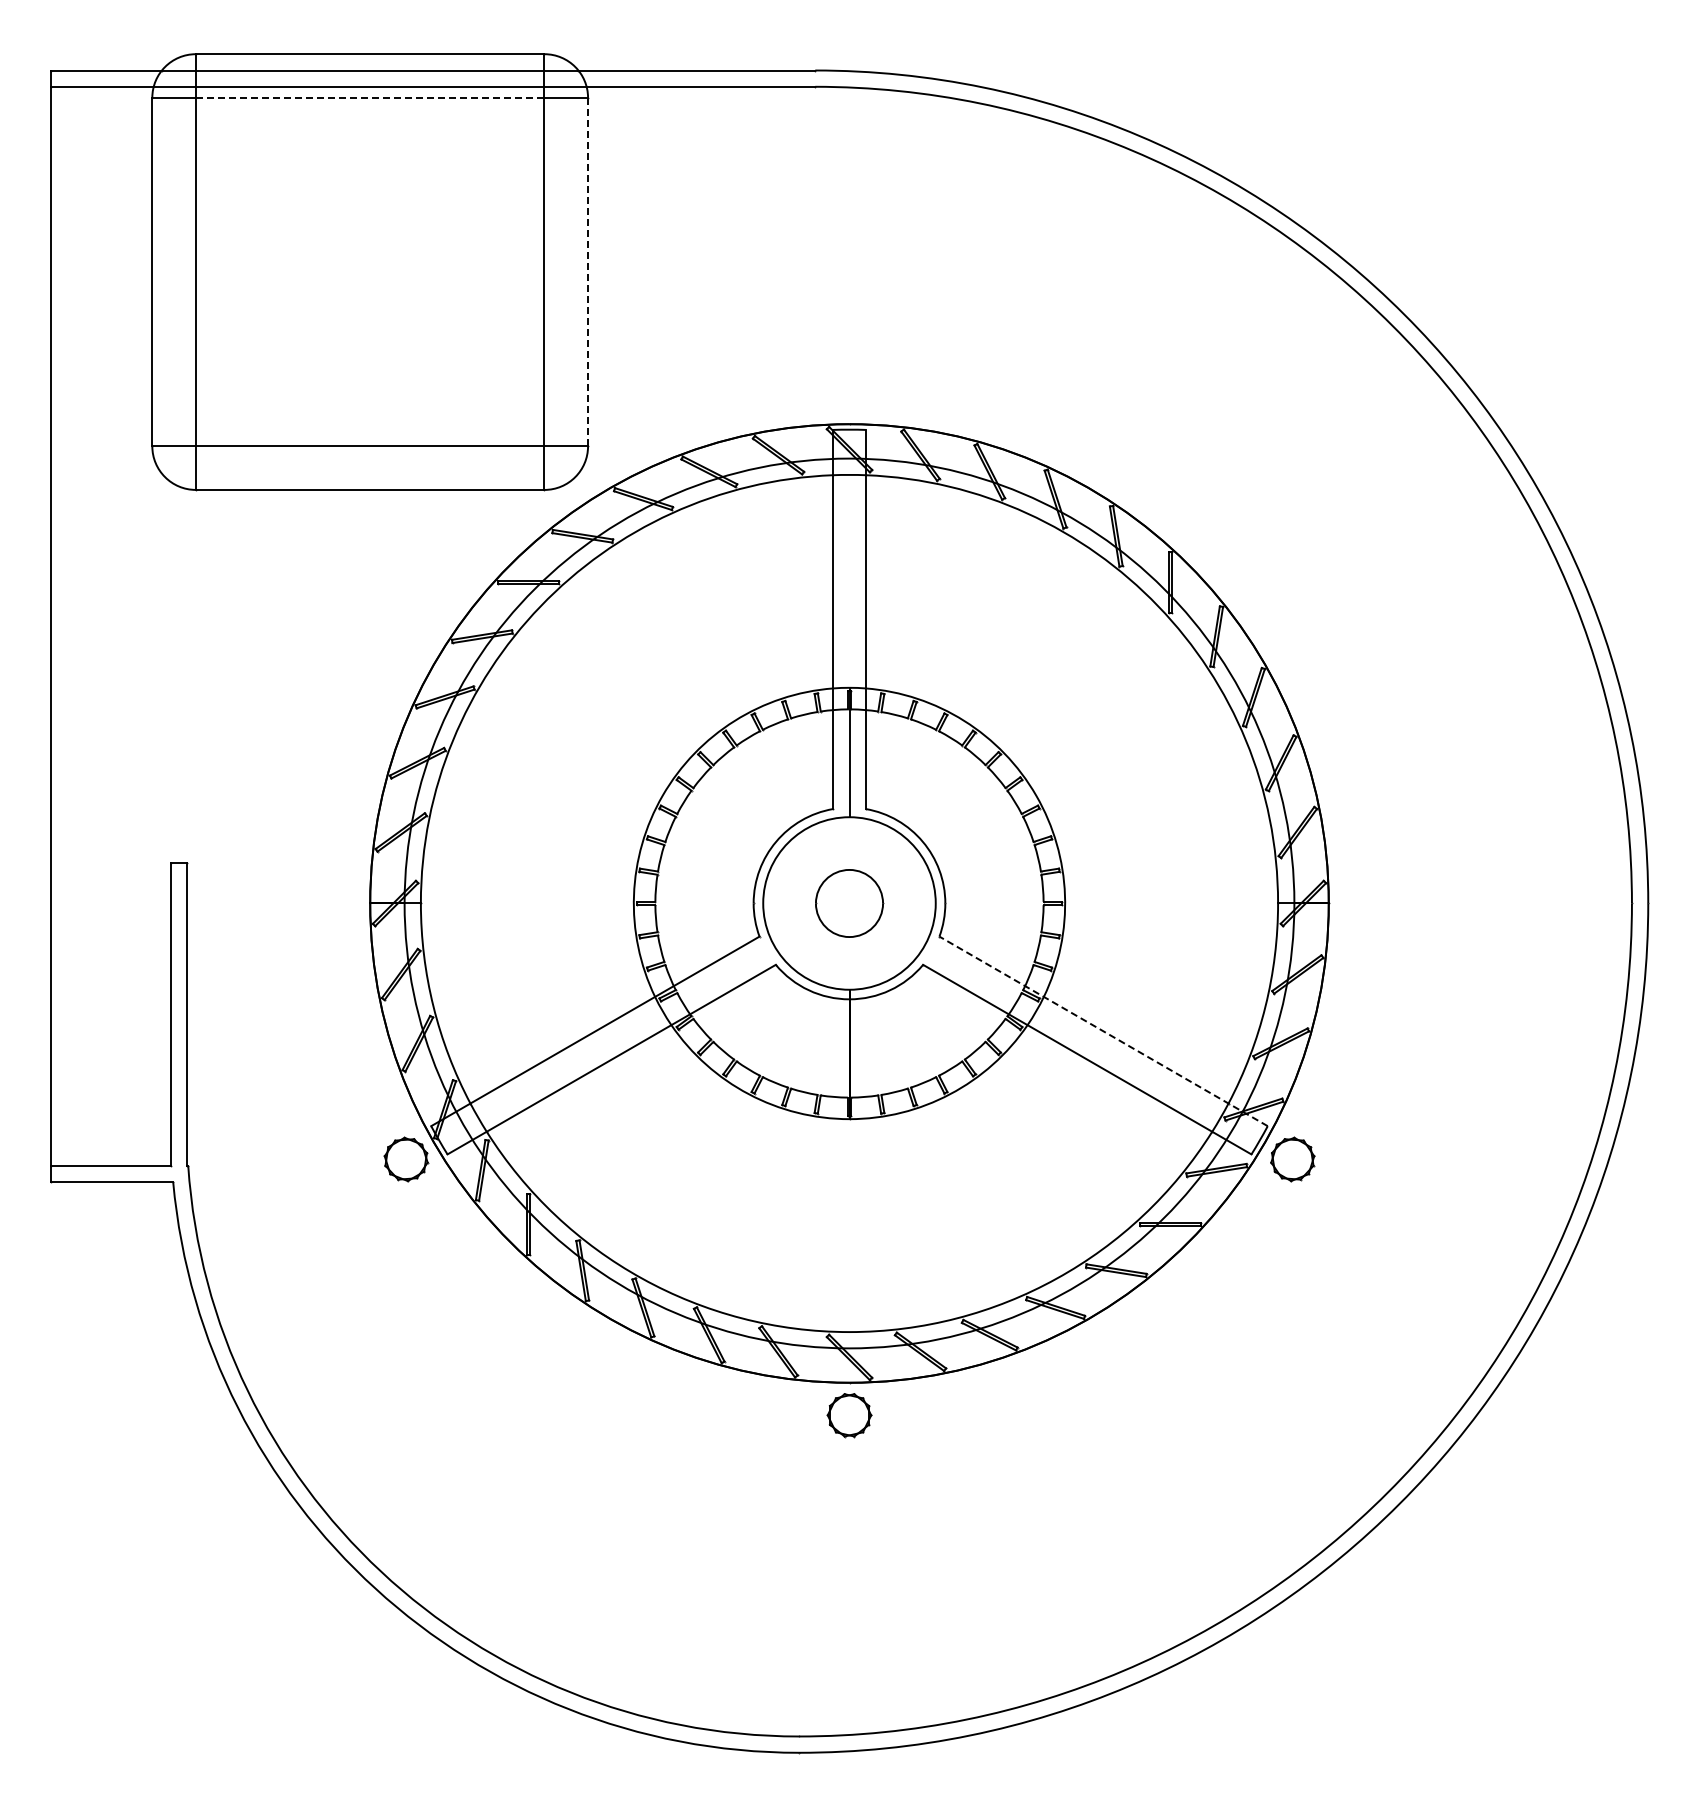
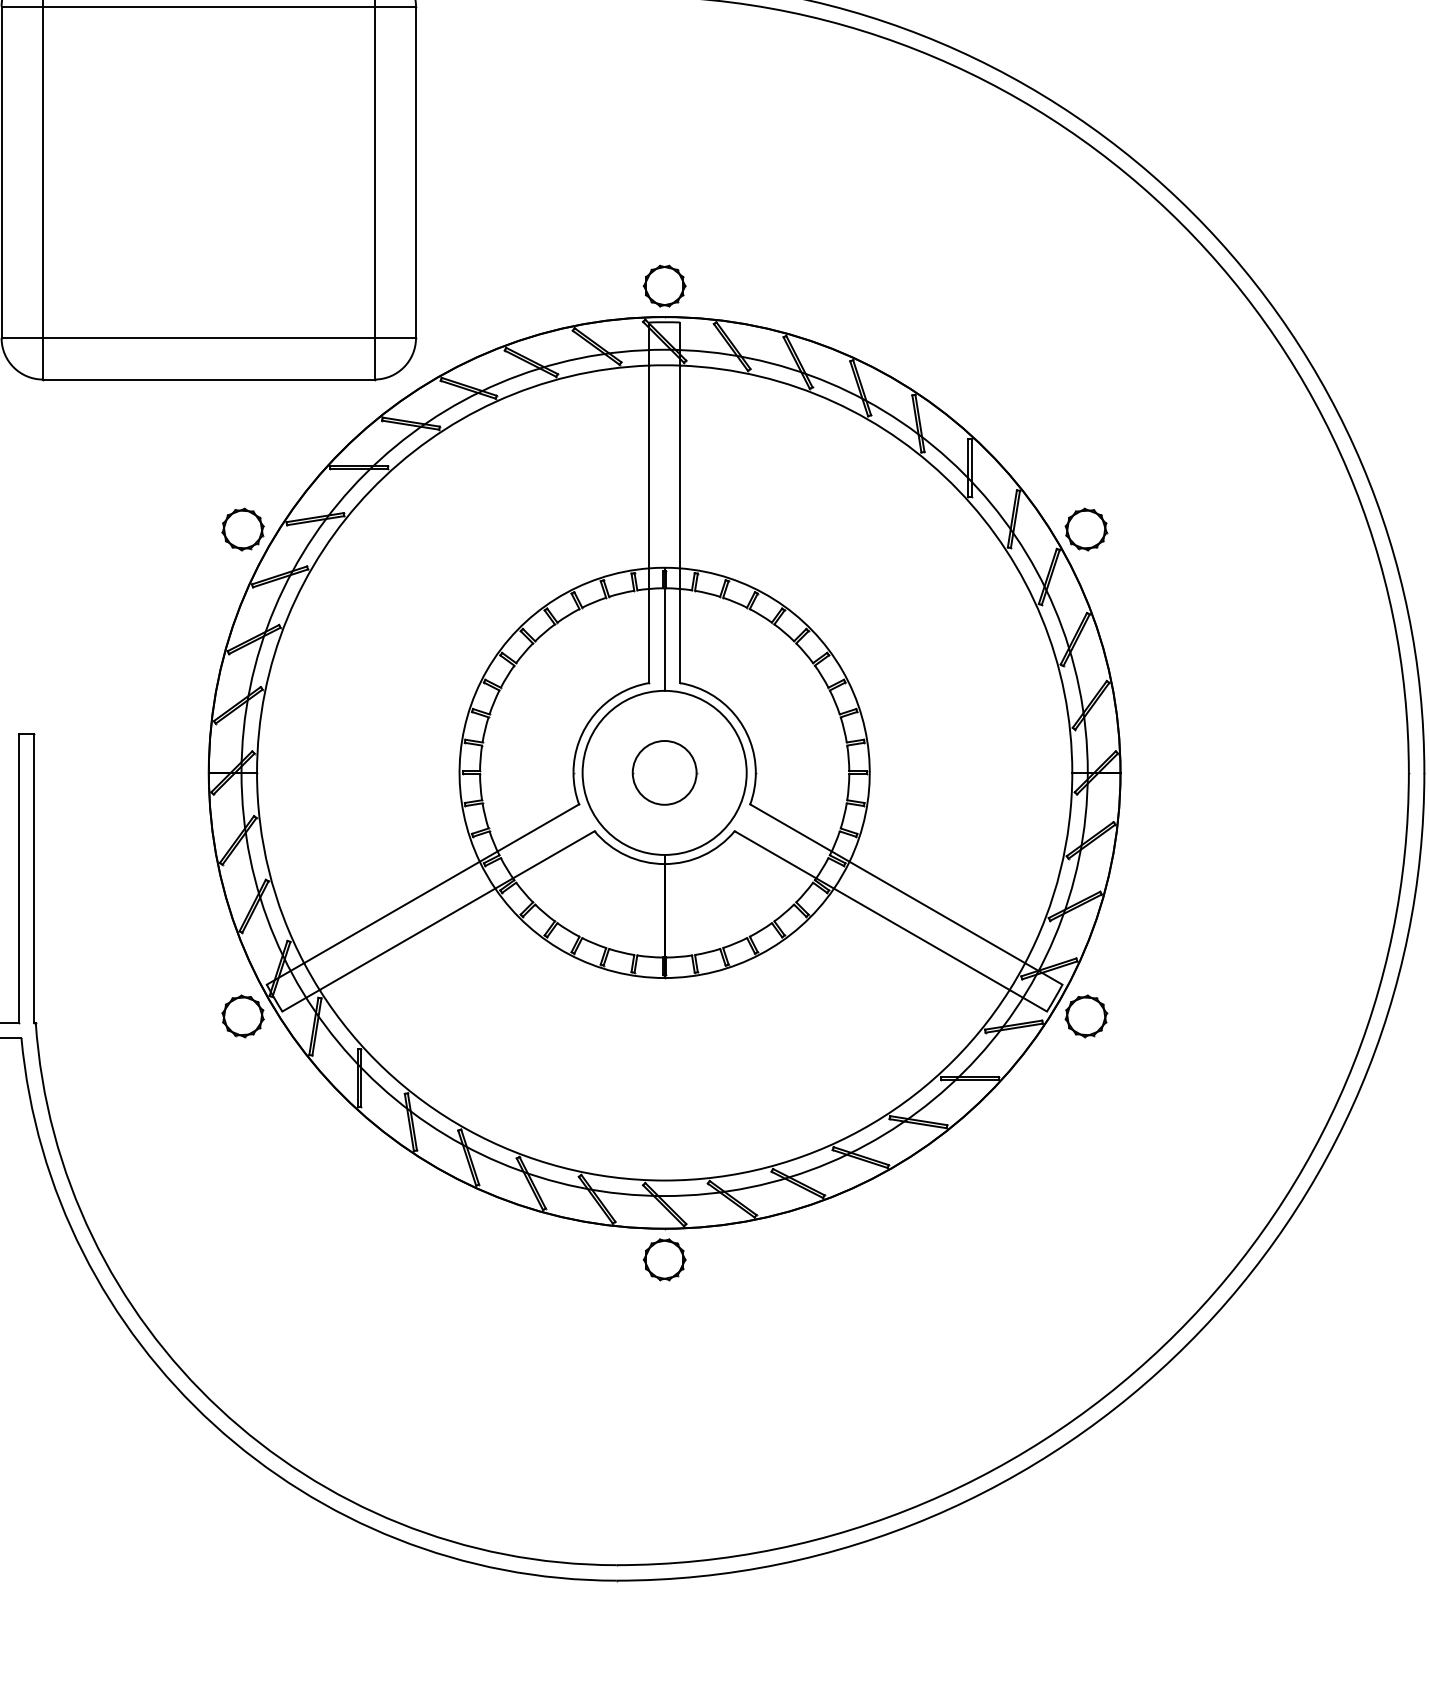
line: (370, 97) -> (209, 6), dashed -> solid
line: (588, 272) -> (416, 172), dashed -> solid
part: (849, 391) -> (664, 285), added
part: (406, 647) -> (243, 529), added
part: (1292, 647) -> (1086, 529), added
line: (1103, 1031) -> (906, 894), dashed -> solid

